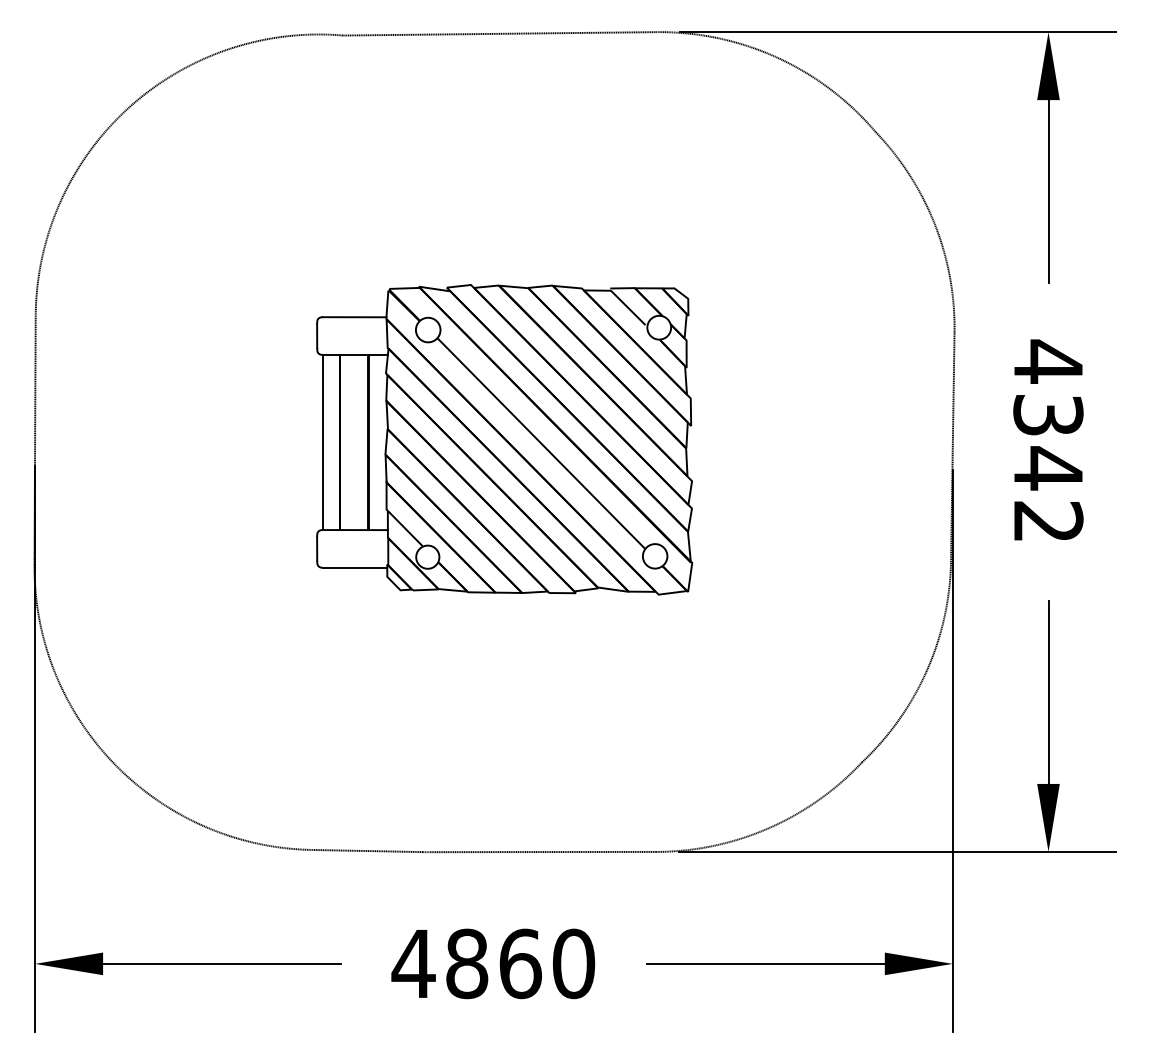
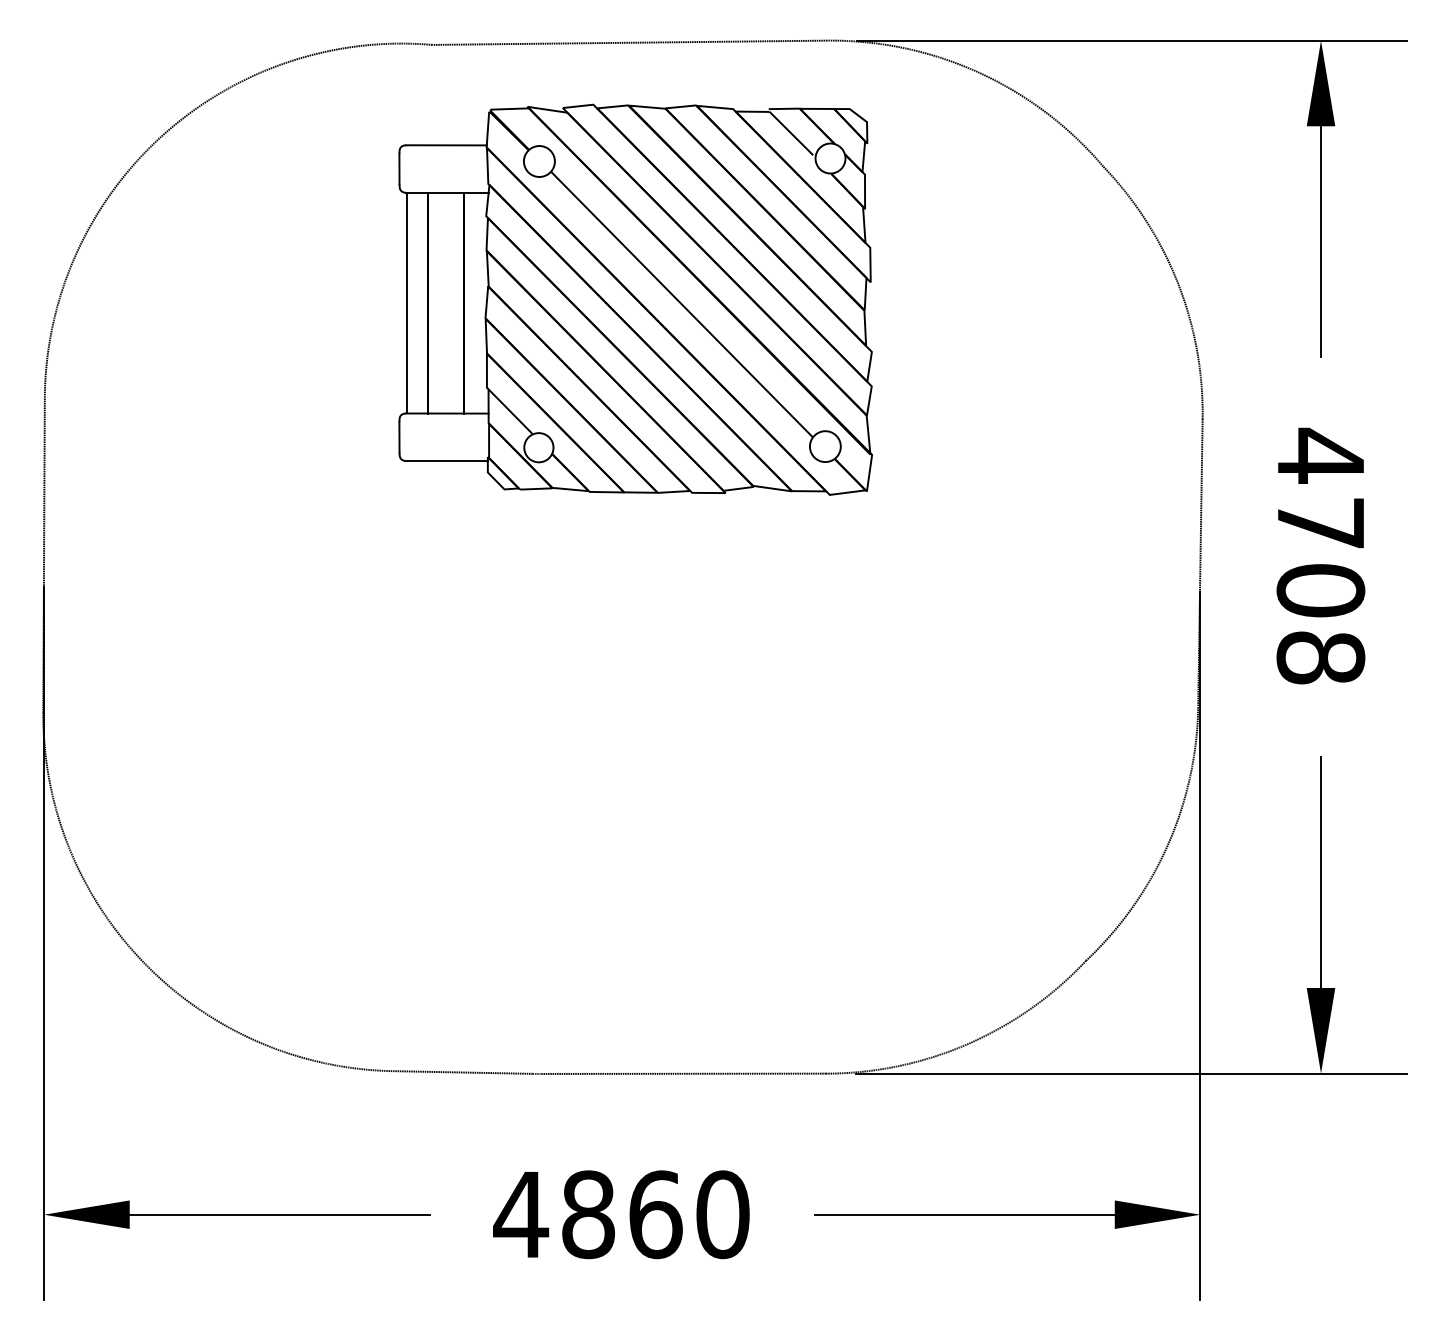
part: (504, 439) -> (635, 299), moved
text: (1048, 468) -> (1321, 590), 4342 -> 4708

